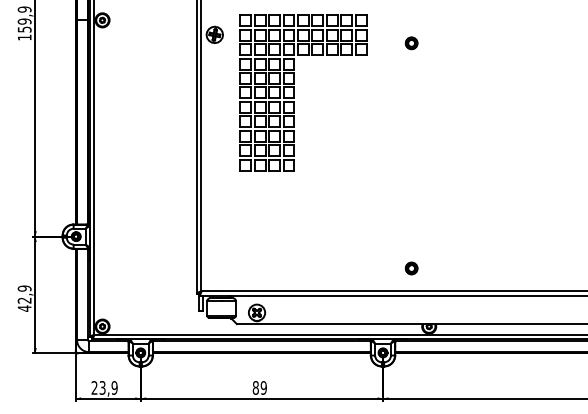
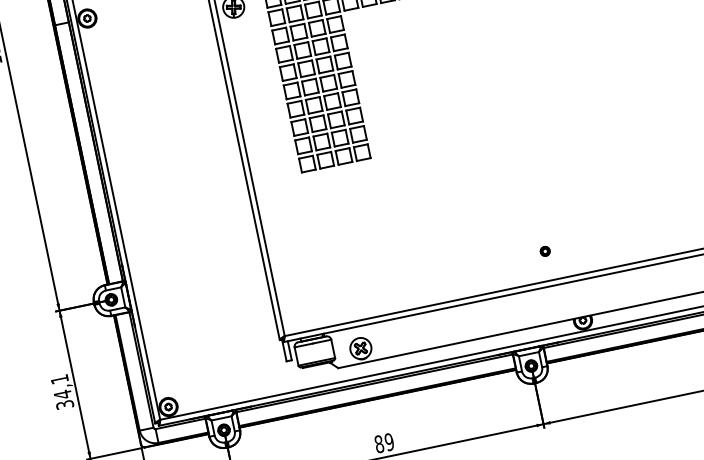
part: (411, 268) -> (545, 251), size x0.6
text: (24, 298) -> (62, 392), 42,9 -> 34,1

